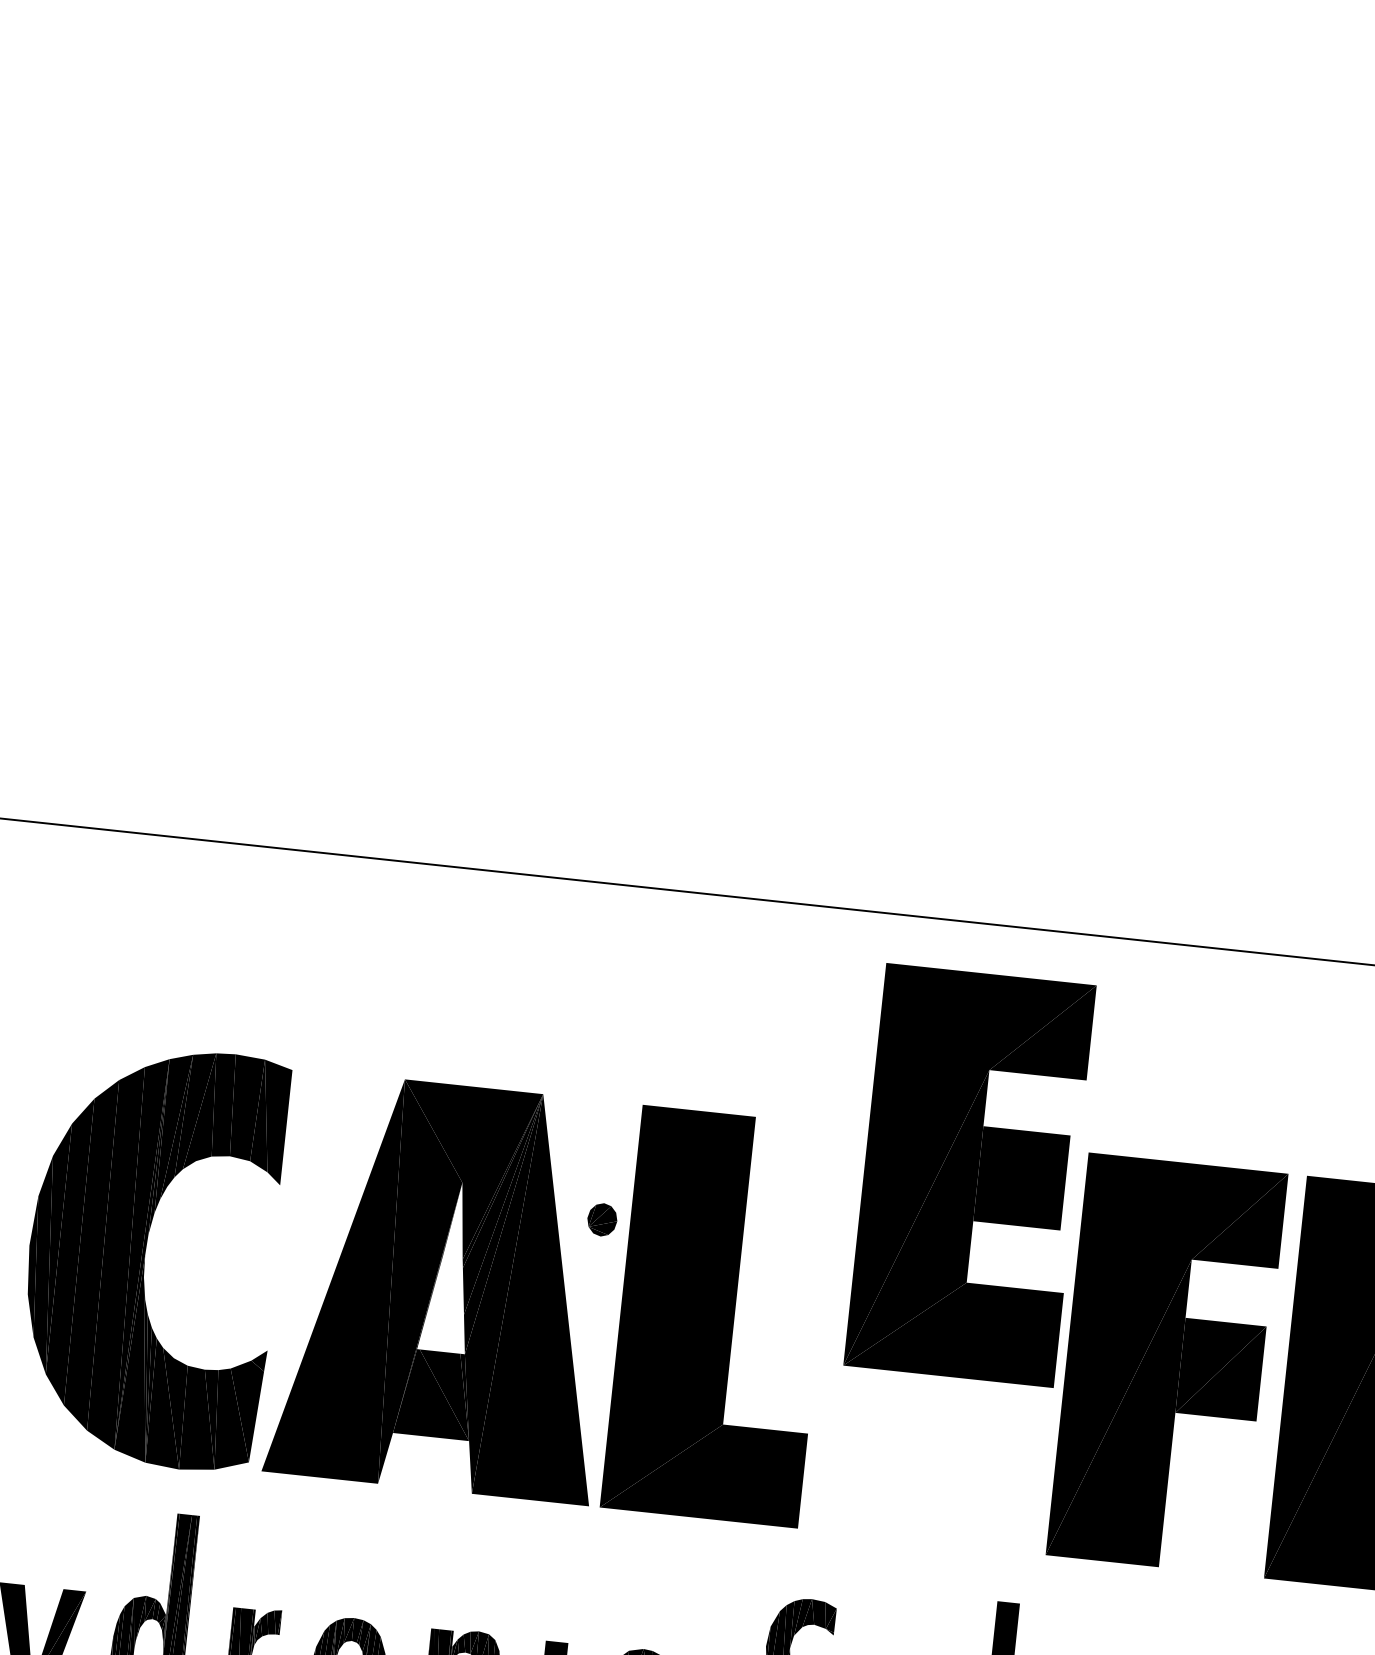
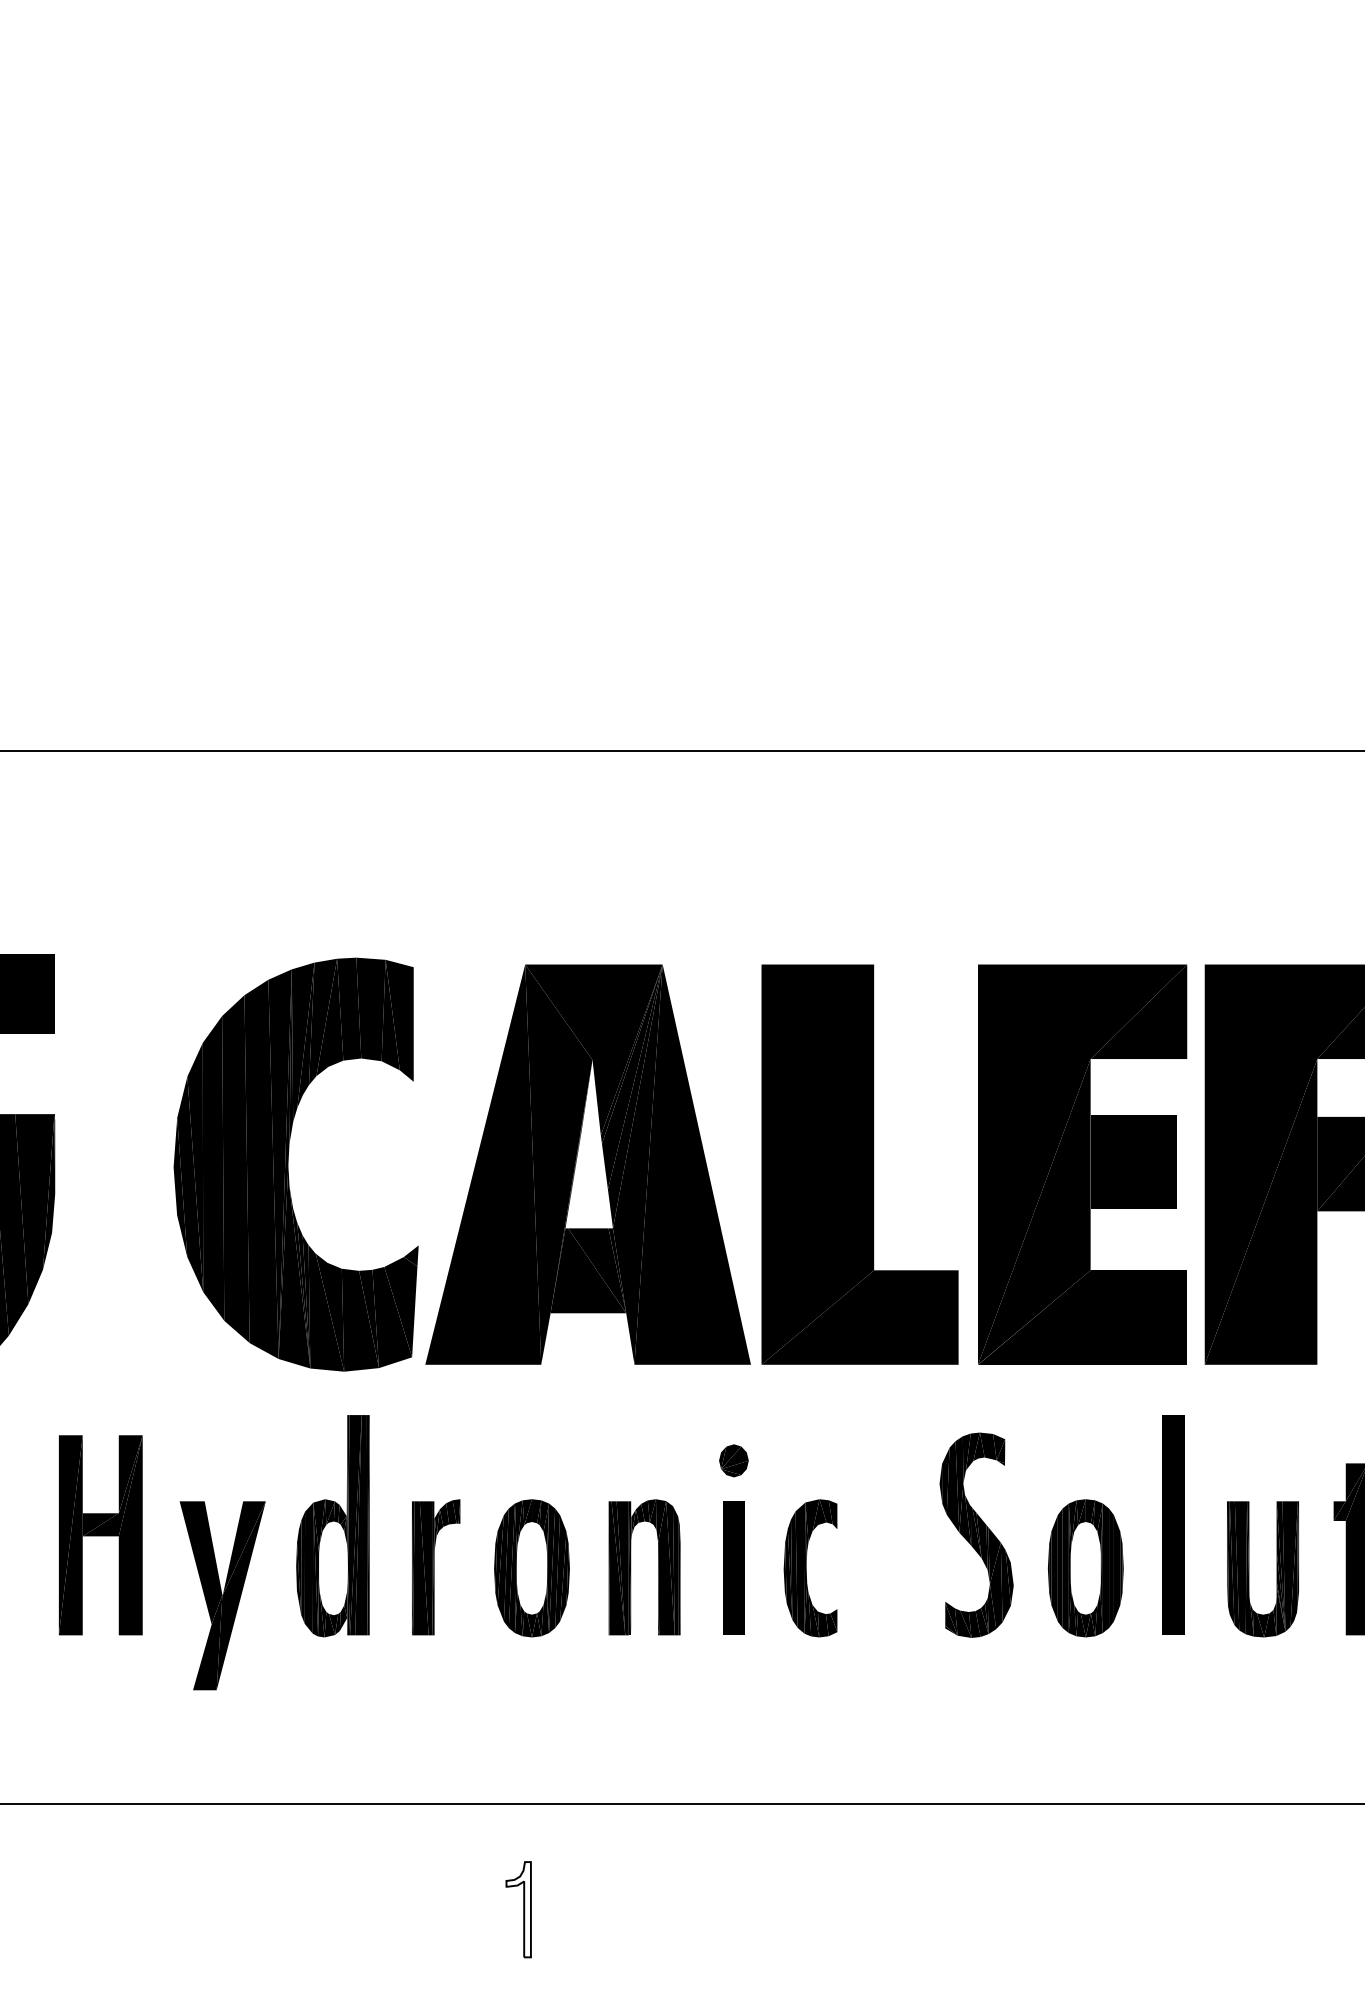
part: (969, 1175) -> (1082, 1164), moved
part: (601, 1219) -> (733, 1460), moved

